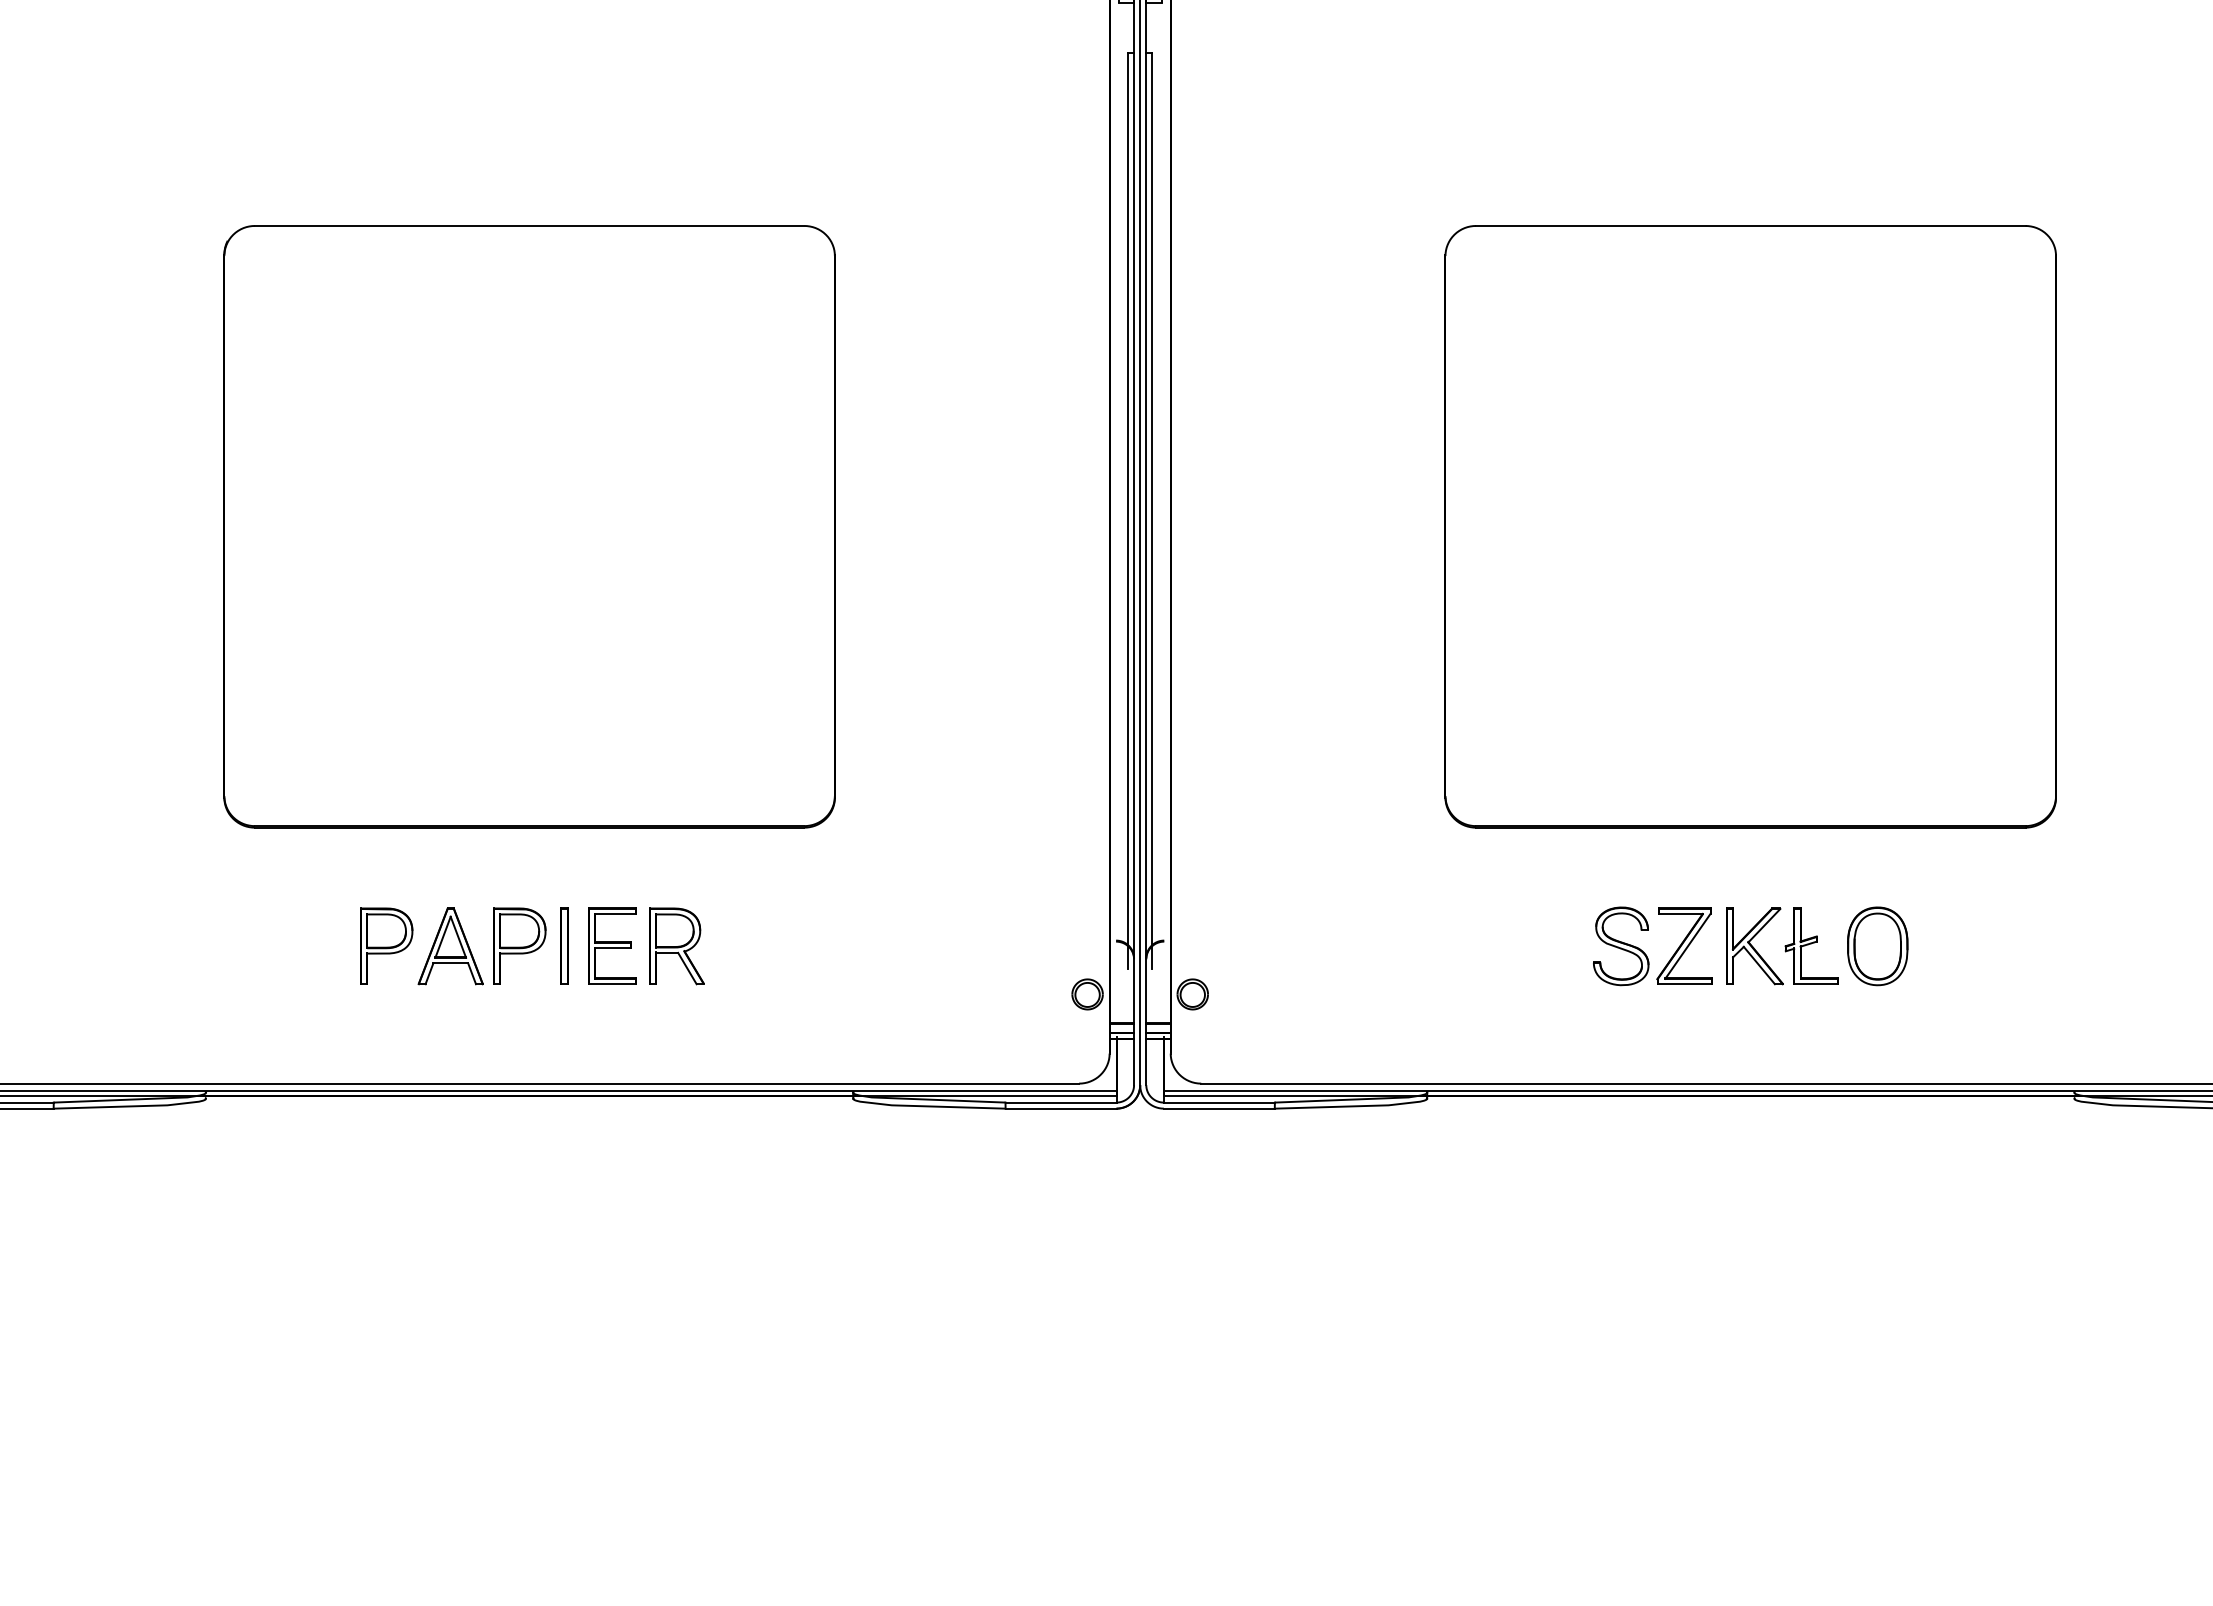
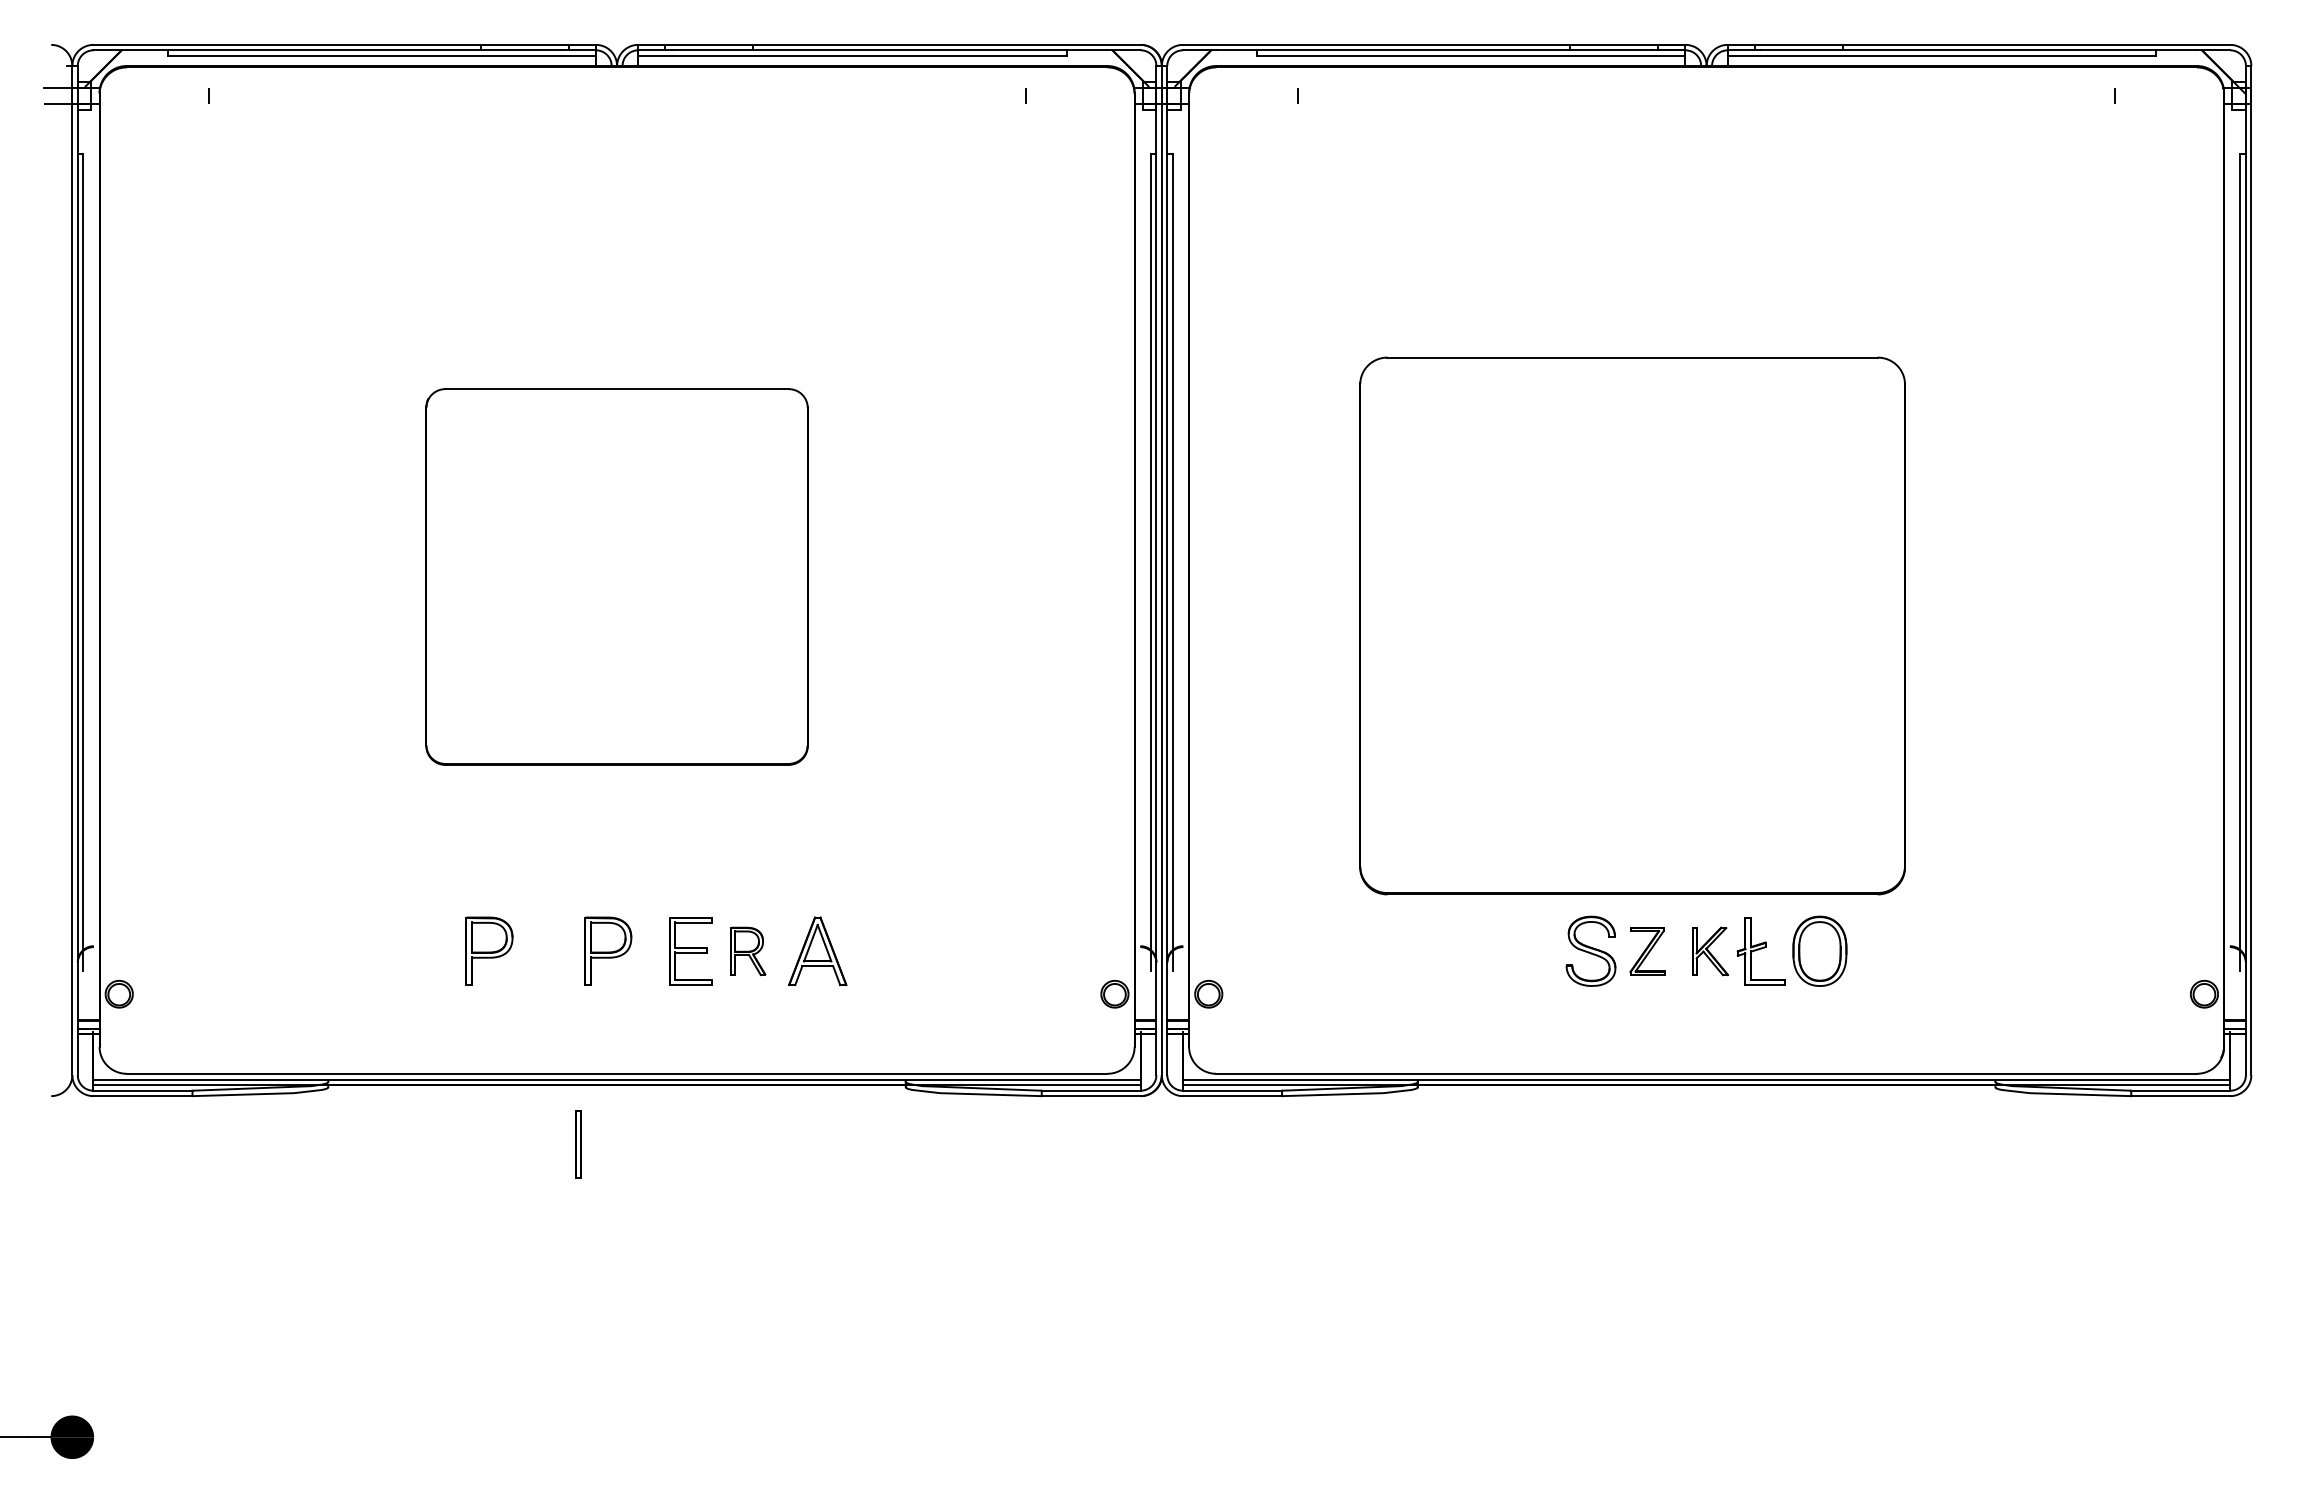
part: (528, 526) -> (616, 576), size x0.7
part: (1750, 526) -> (1632, 625), moved
part: (450, 946) -> (817, 951), moved
part: (564, 946) -> (578, 1144), moved
part: (676, 946) -> (748, 951), size x0.7
part: (1684, 946) -> (1647, 951), size x0.7
part: (1755, 946) -> (1710, 951), size x0.7

